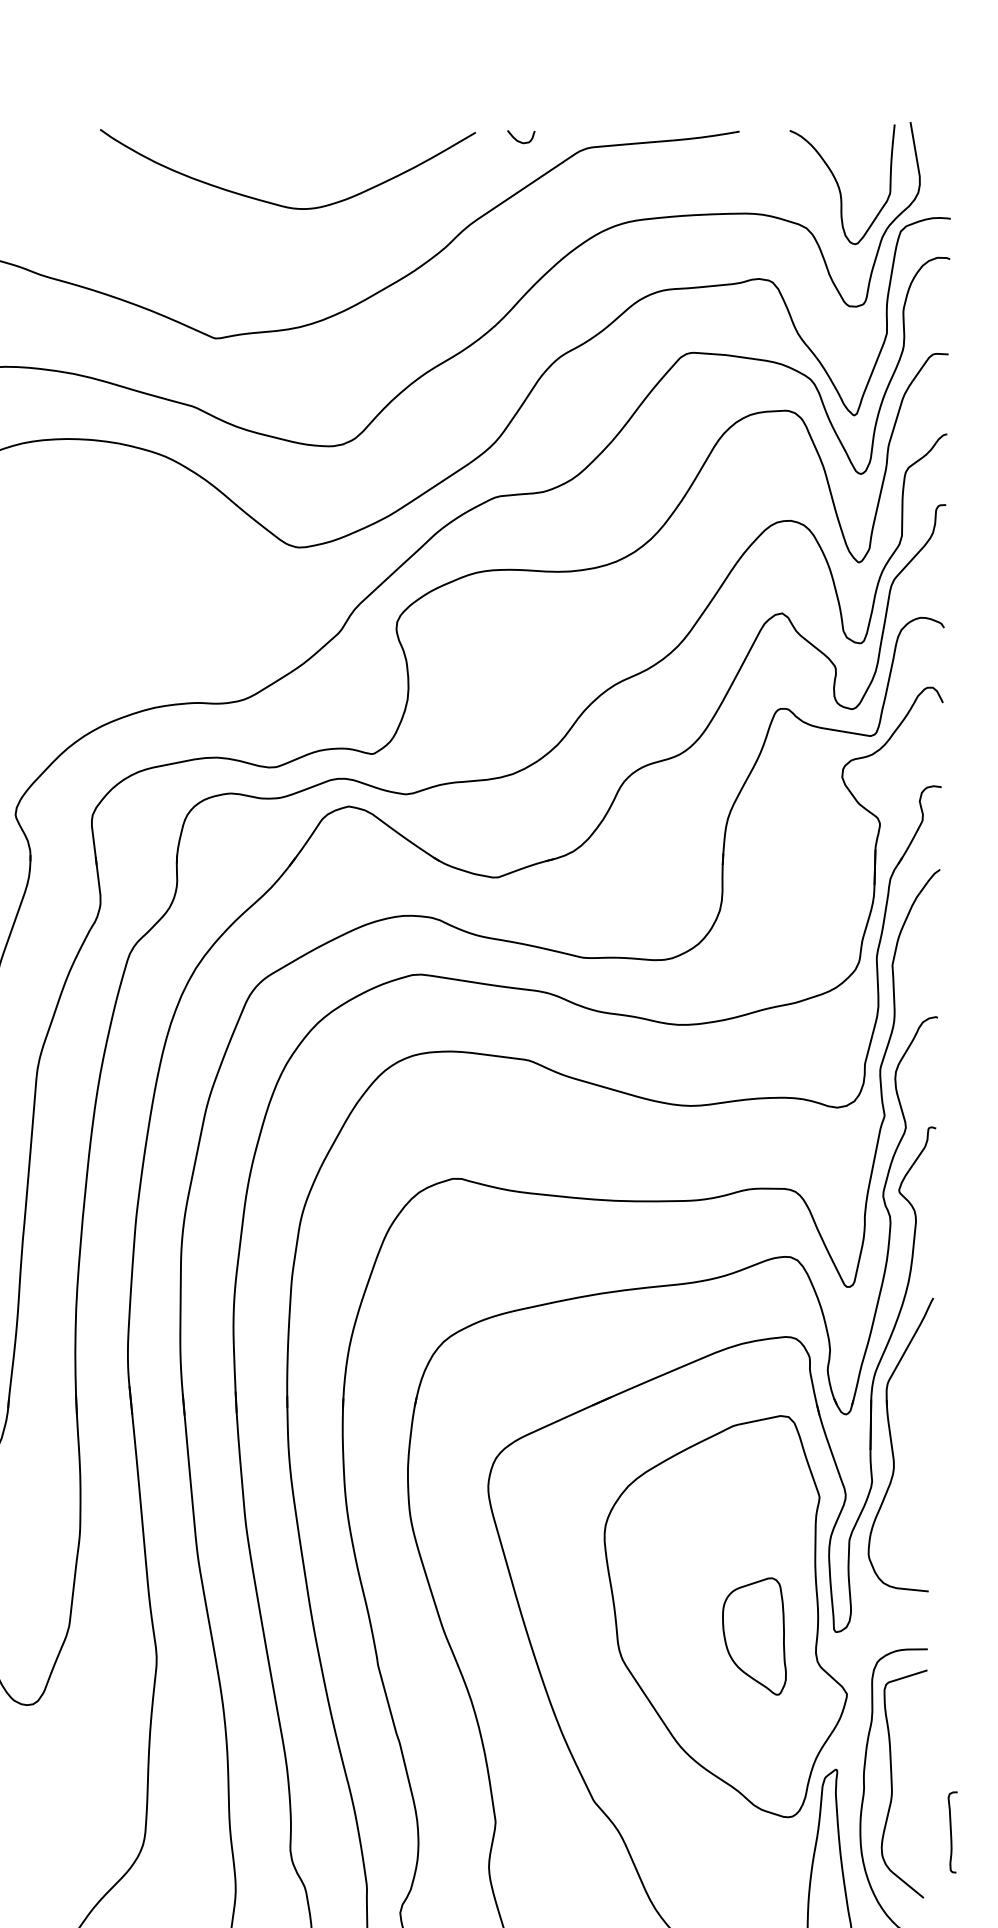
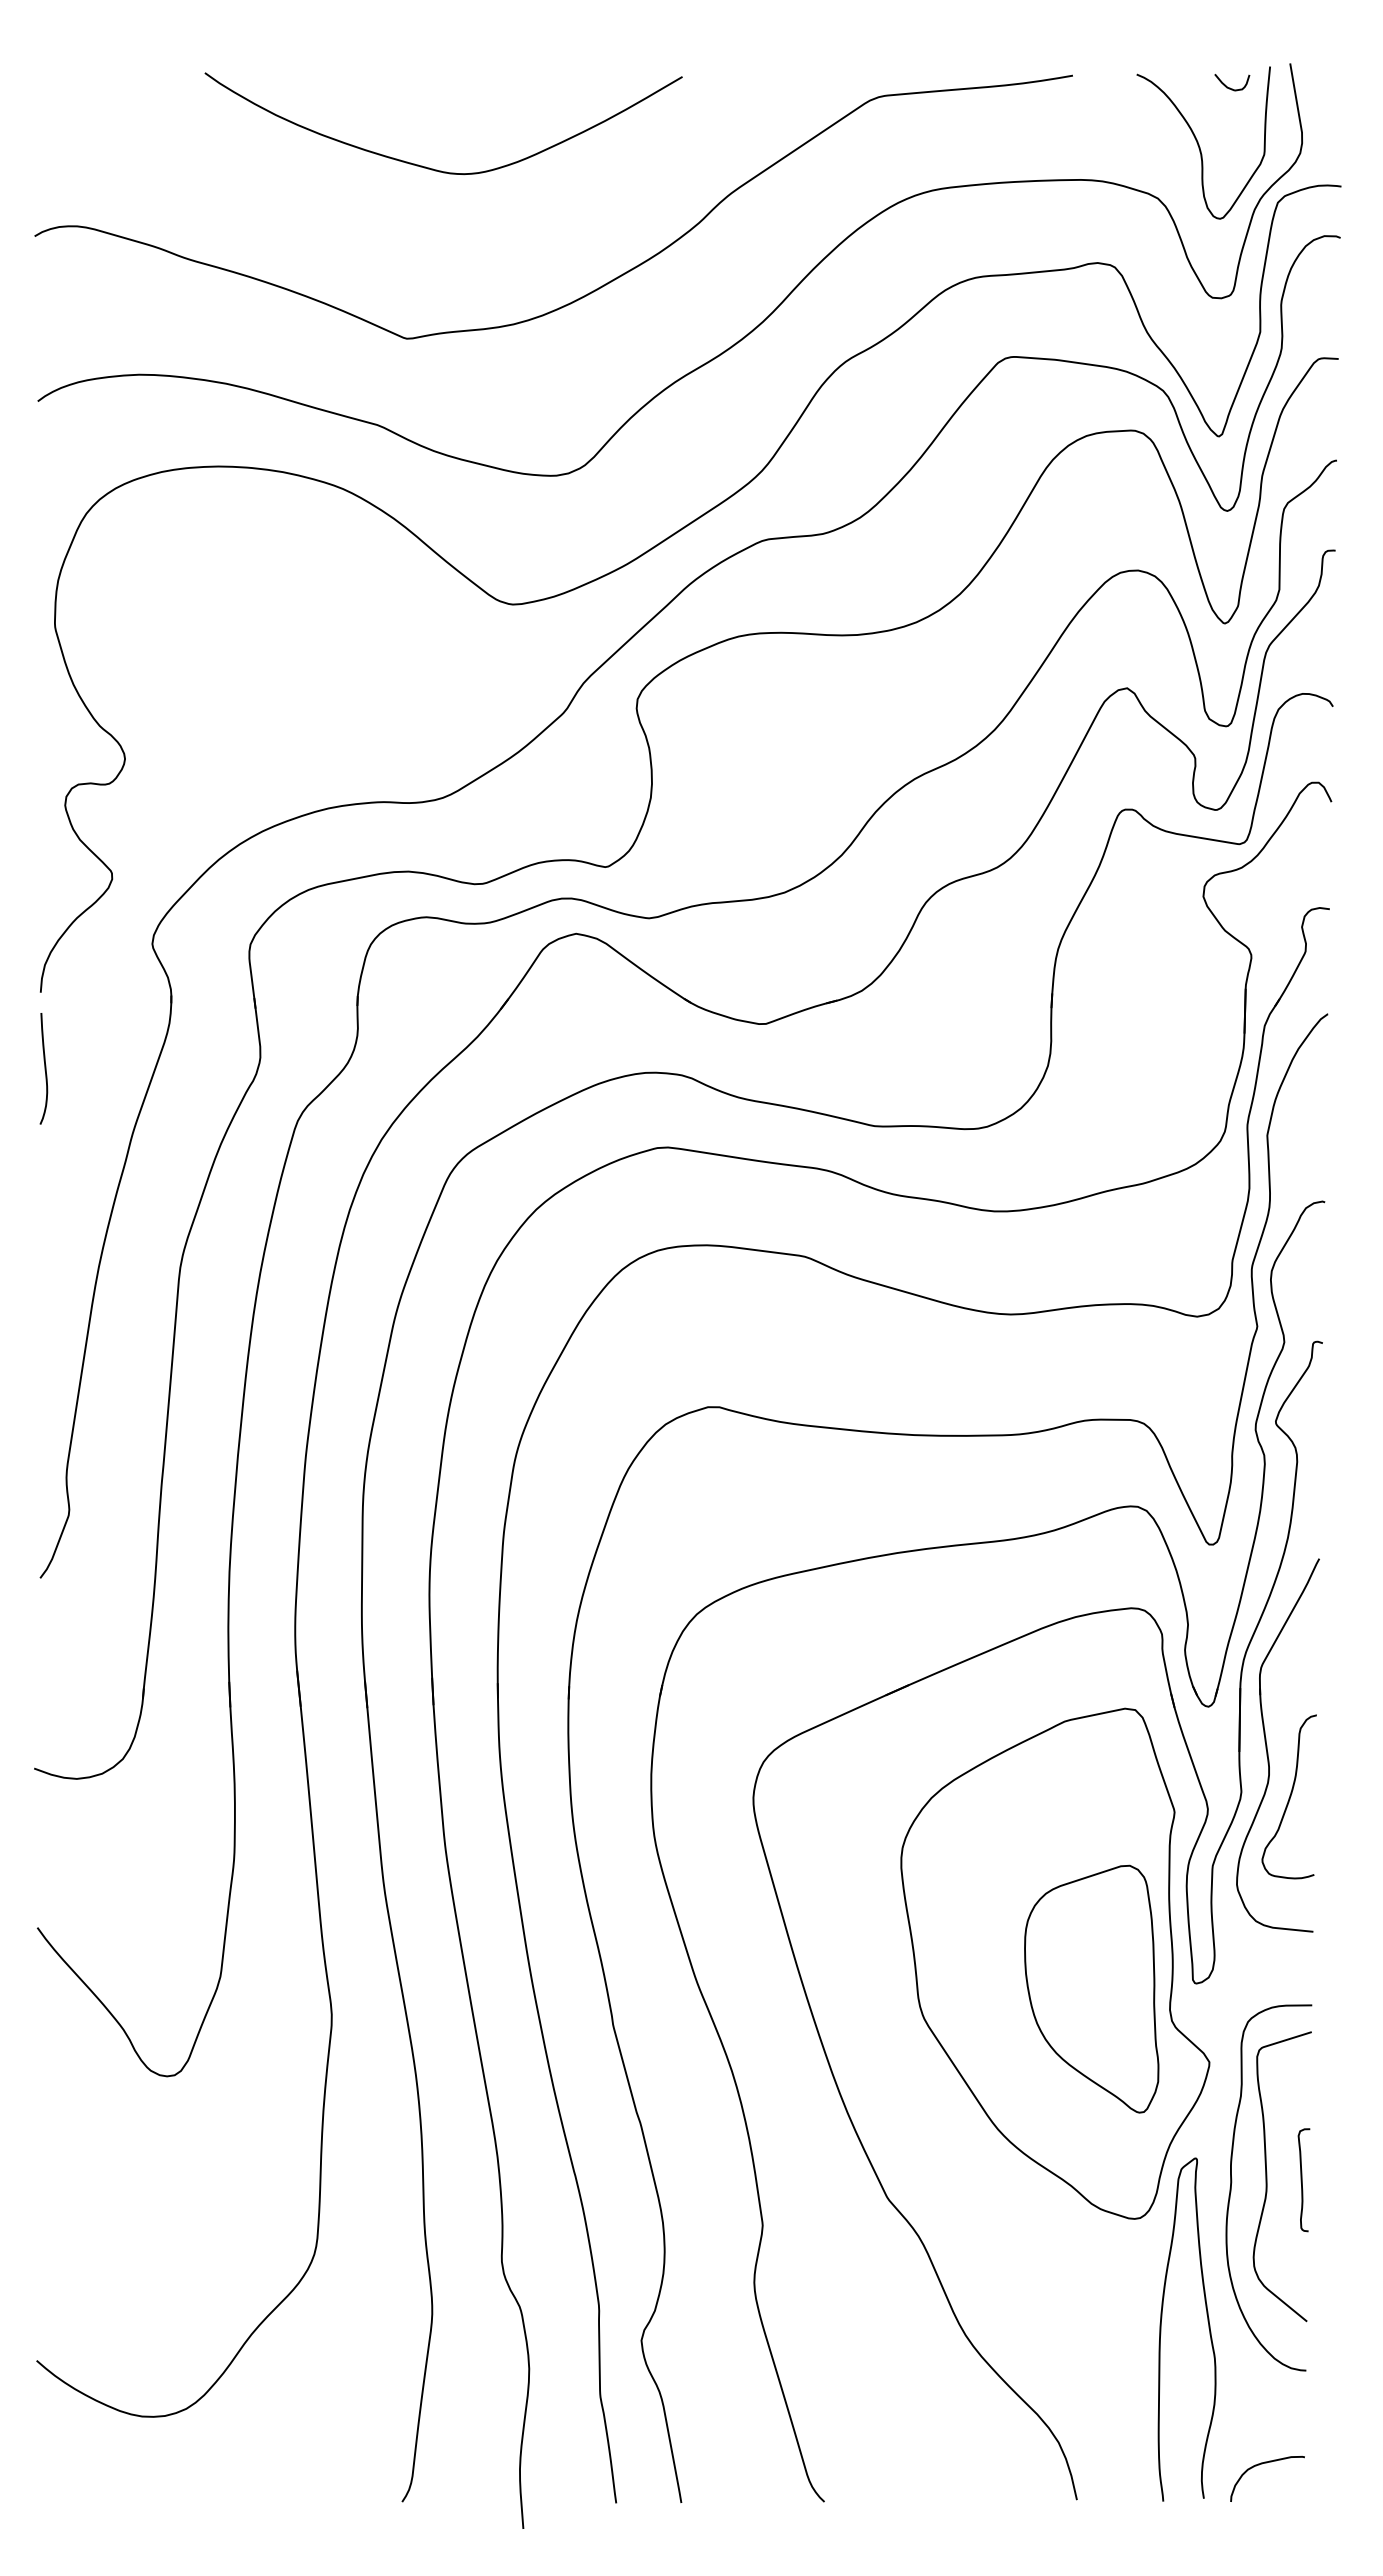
curve: (519, 140) -> (1230, 87), moved
curve: (279, 204) -> (433, 168), moved
curve: (909, 1485) -> (1289, 1796), added
part: (754, 1636) -> (1091, 1988), size x1.67
curve: (951, 1832) -> (1302, 2180), moved

